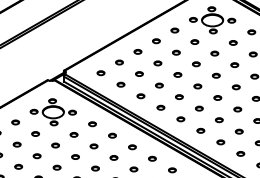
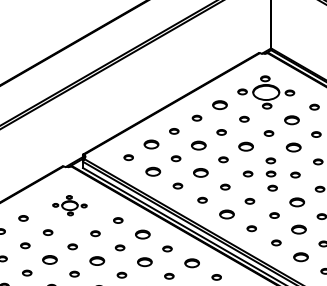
part: (174, 30) -> (219, 104), size x1.6
part: (233, 43) -> (291, 120), size x1.6
part: (119, 62) -> (151, 144), size x1.6
part: (157, 63) -> (198, 145), size x1.6
part: (196, 64) -> (246, 146), size x1.6
part: (234, 64) -> (293, 147), size x1.6
part: (121, 84) -> (153, 171), size x1.6
part: (159, 85) -> (200, 172), size x1.6
part: (216, 86) -> (270, 173), added
part: (237, 109) -> (297, 202), size x1.6
part: (52, 112) -> (69, 205), size x0.6
part: (181, 119) -> (227, 214), size x1.6
part: (239, 131) -> (299, 229), size x1.6
part: (112, 135) -> (142, 234), size x1.6
part: (240, 153) -> (300, 256), size x1.6
part: (36, 155) -> (49, 259), size x1.6
part: (75, 156) -> (97, 260), size x1.6
part: (113, 157) -> (144, 261), size x1.6
part: (151, 158) -> (191, 262), size x1.6

